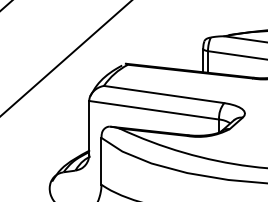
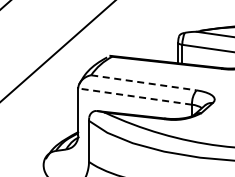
line: (164, 94) -> (144, 82), solid -> dashed
line: (153, 110) -> (134, 96), solid -> dashed

